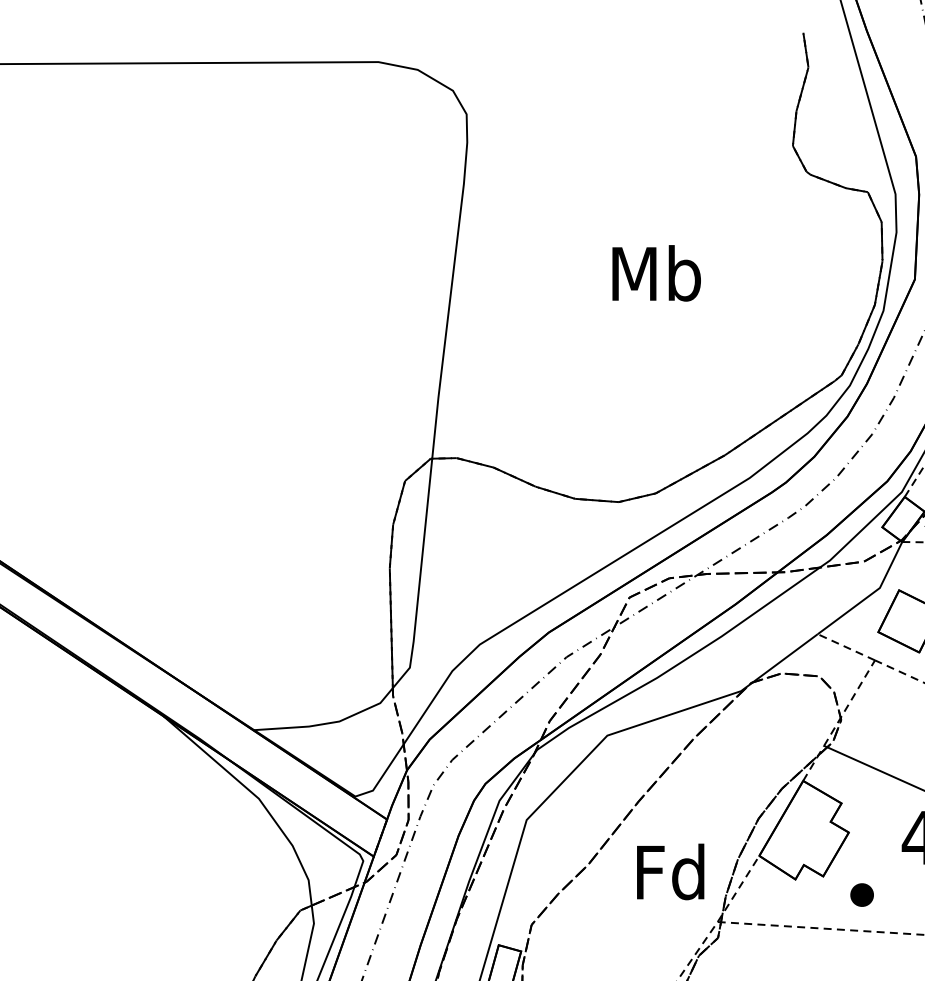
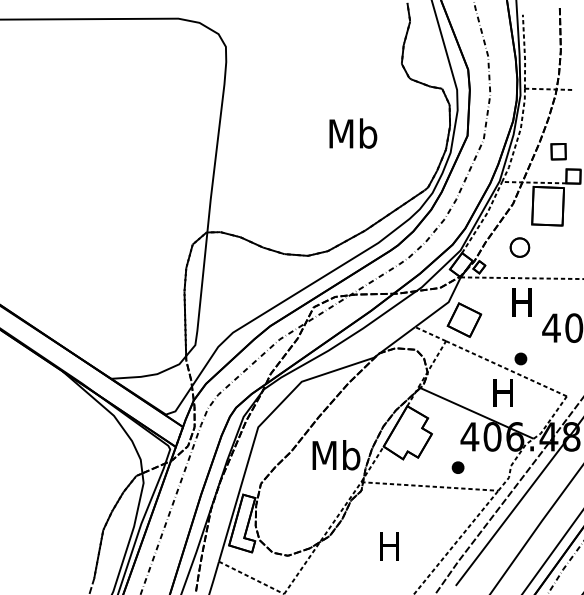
text: (656, 273) -> (353, 133), moved
text: (671, 872) -> (336, 455), Fd -> Mb
part: (860, 894) -> (457, 467), moved

